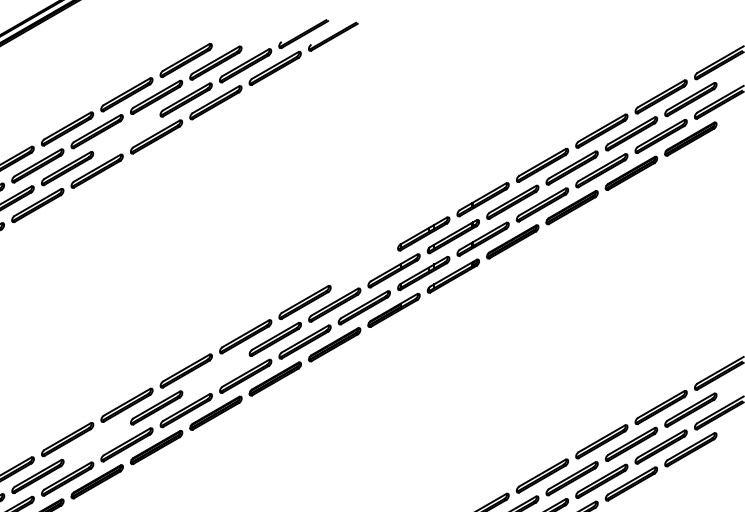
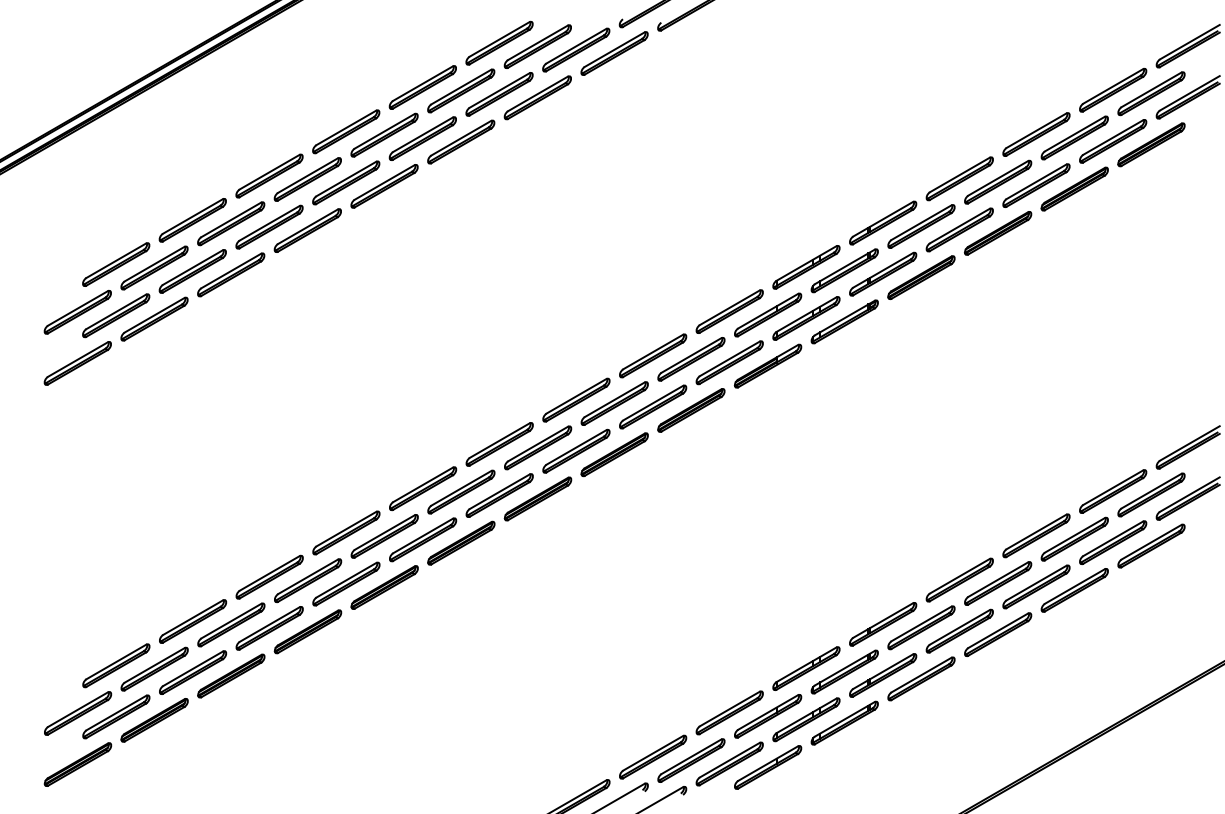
part: (126, 134) -> (422, 138), added
part: (364, 268) -> (729, 311), added
part: (216, 373) -> (538, 447), added
part: (97, 442) -> (384, 536), added

